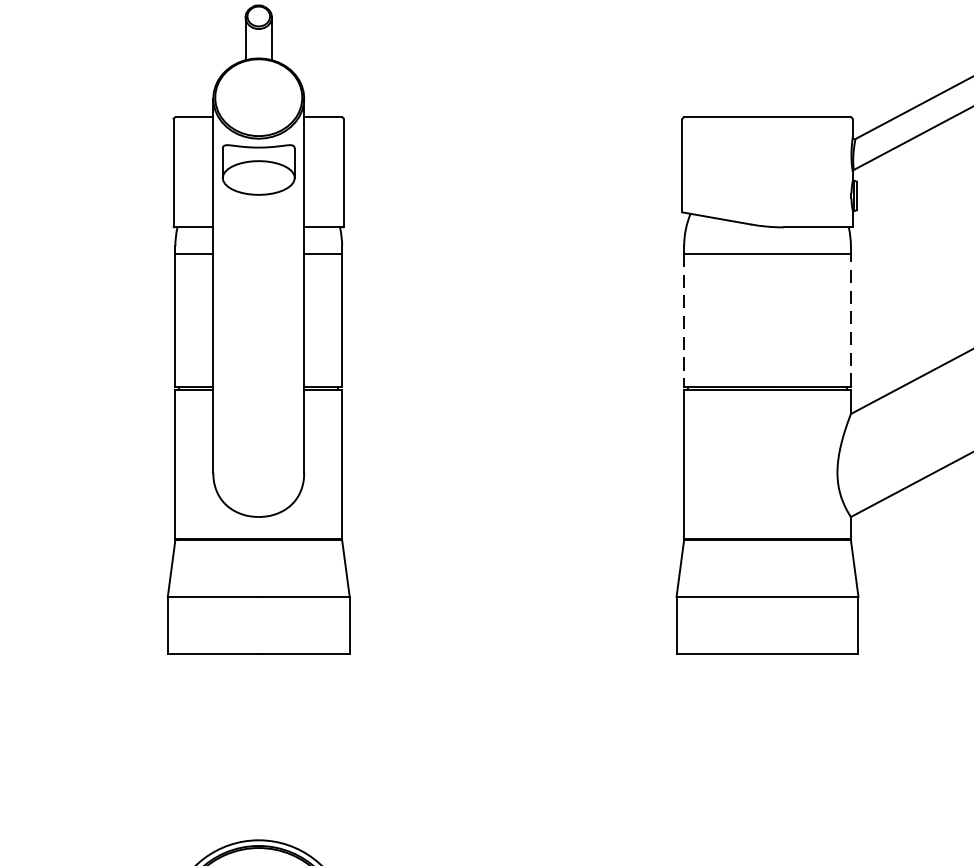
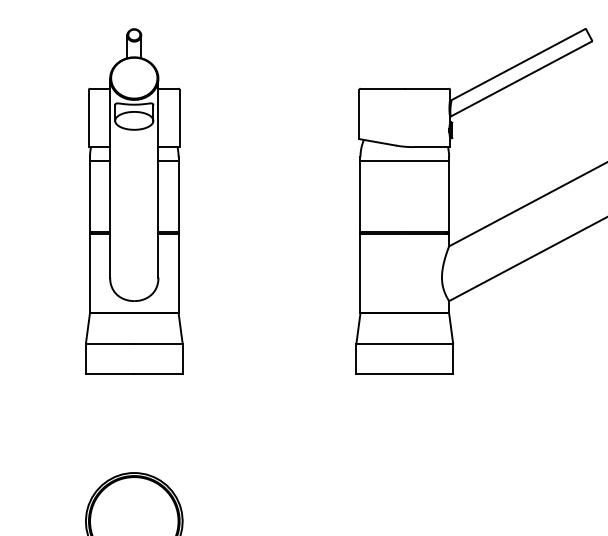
line: (684, 320) -> (360, 196), dashed -> solid
line: (851, 320) -> (449, 196), dashed -> solid

